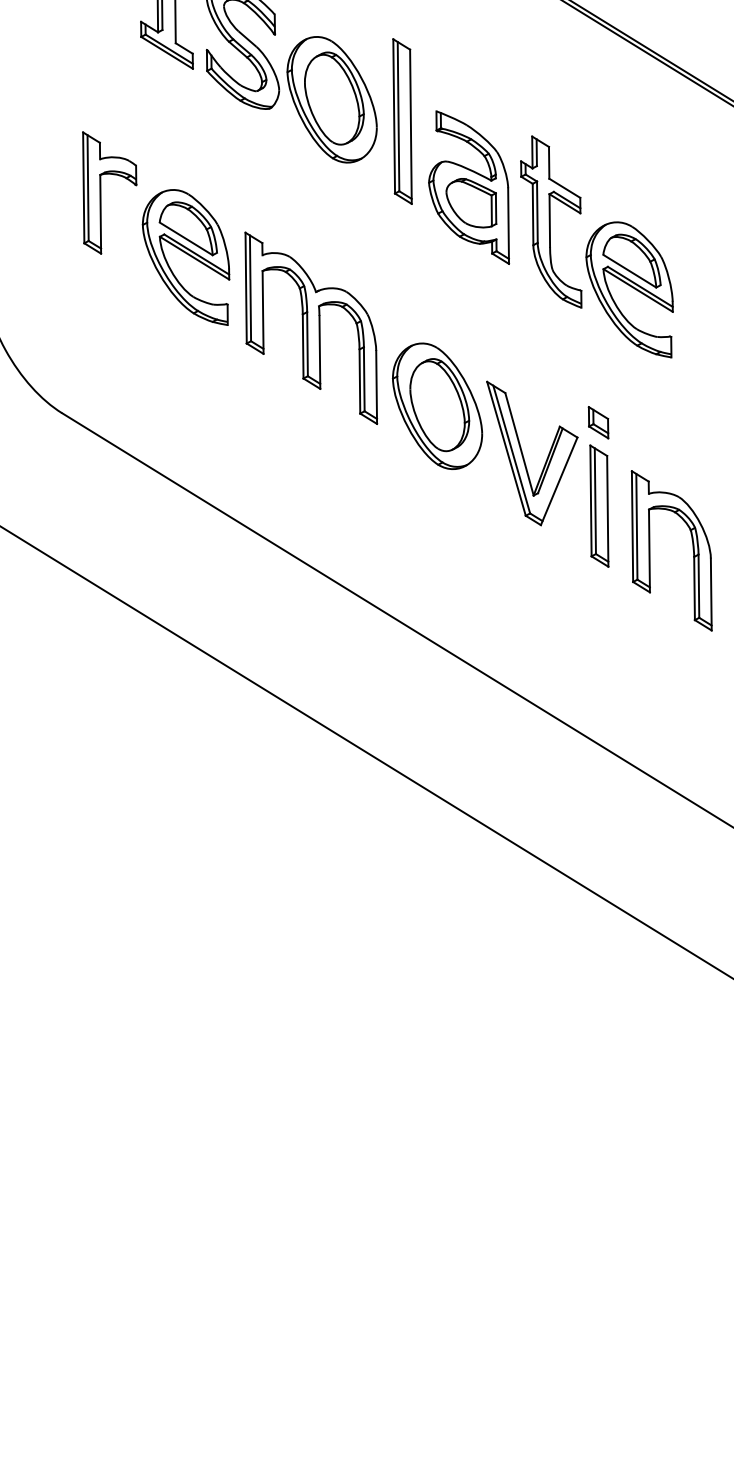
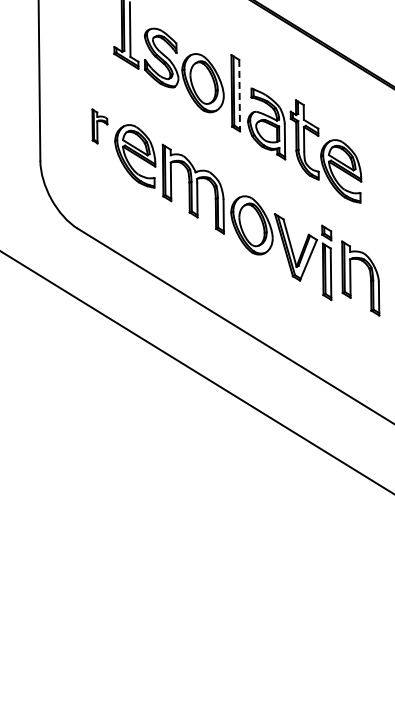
line: (410, 126) -> (239, 95), solid -> dashed
part: (108, 193) -> (99, 126), size x0.6
part: (651, 550) -> (351, 278), moved

